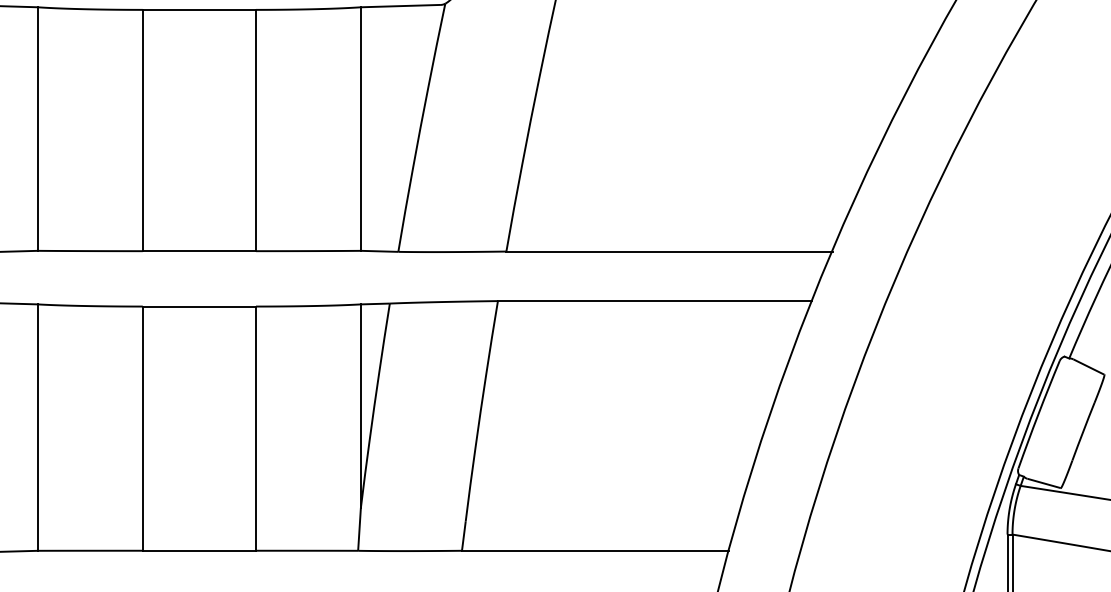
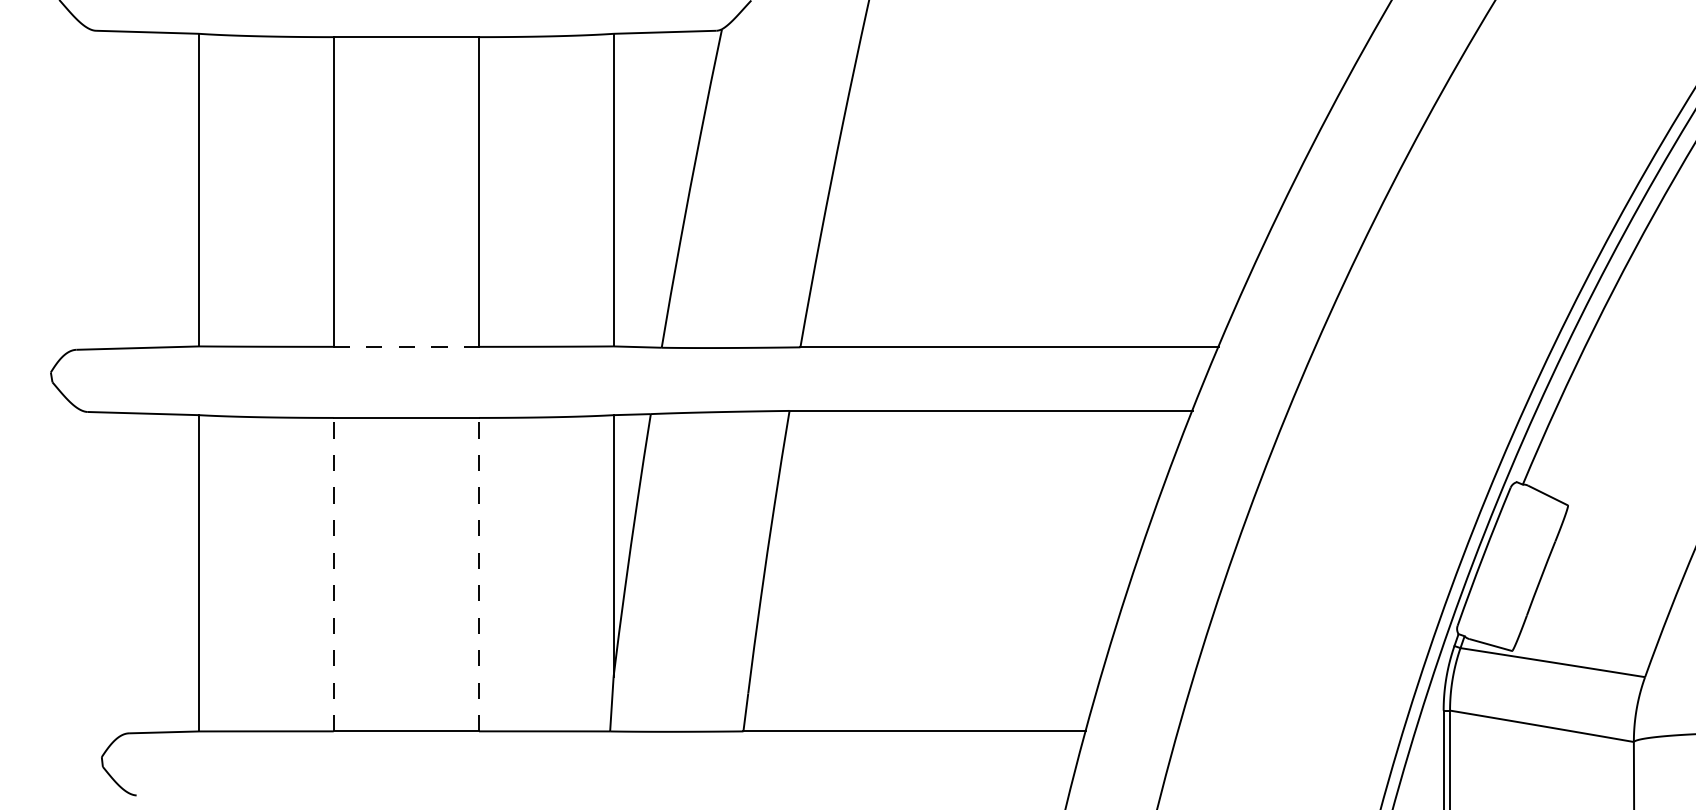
line: (199, 250) -> (406, 346), solid -> dashed
line: (142, 428) -> (333, 574), solid -> dashed
line: (256, 428) -> (479, 574), solid -> dashed

